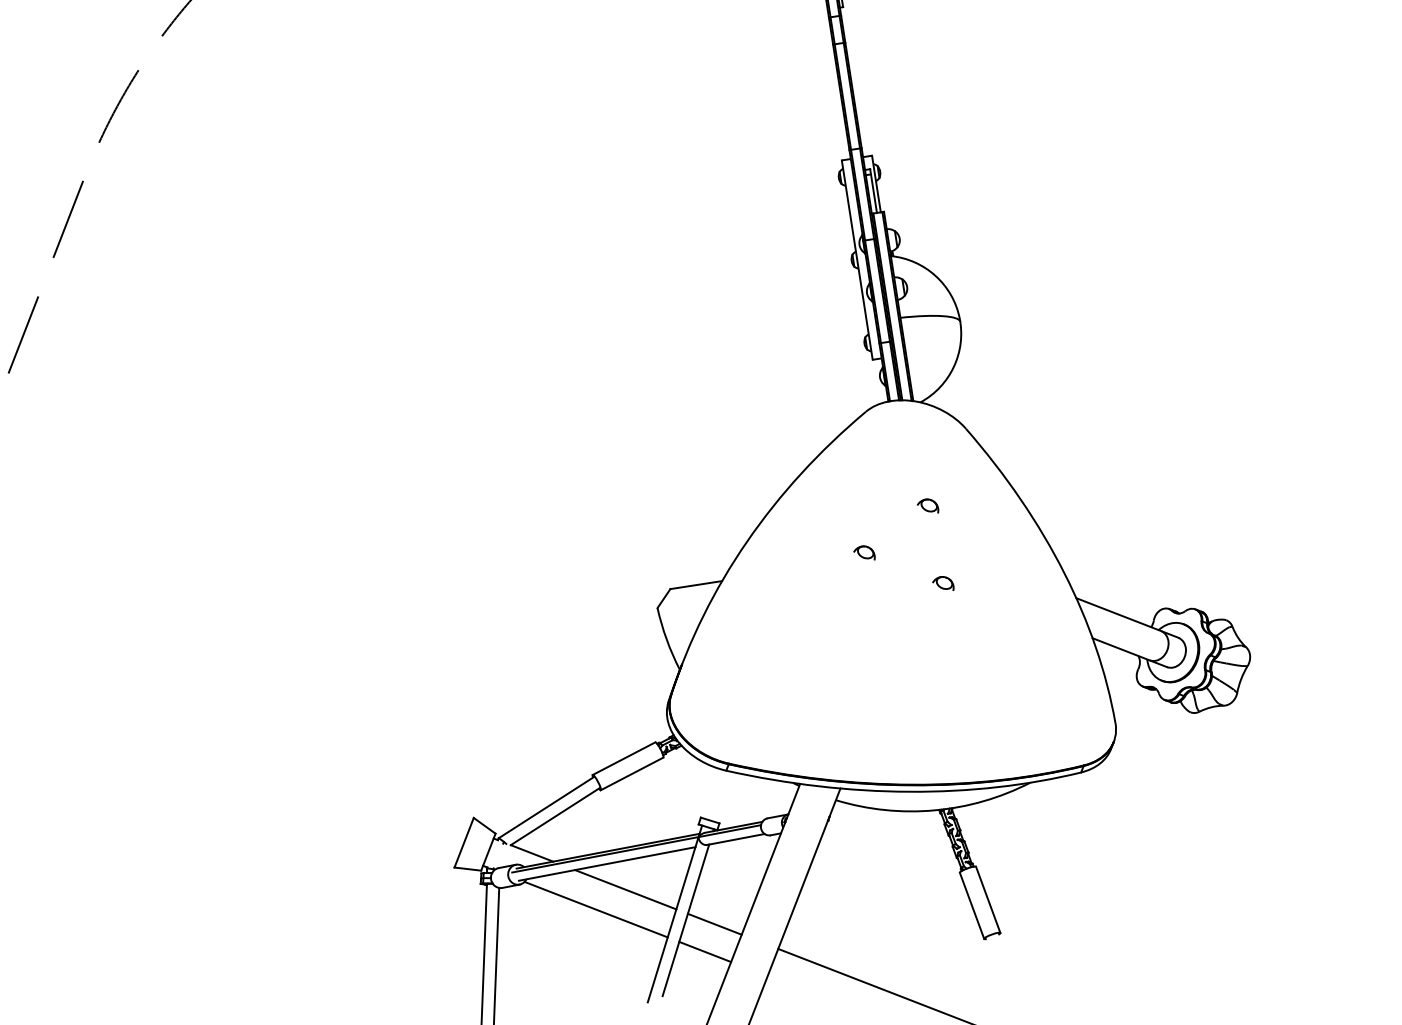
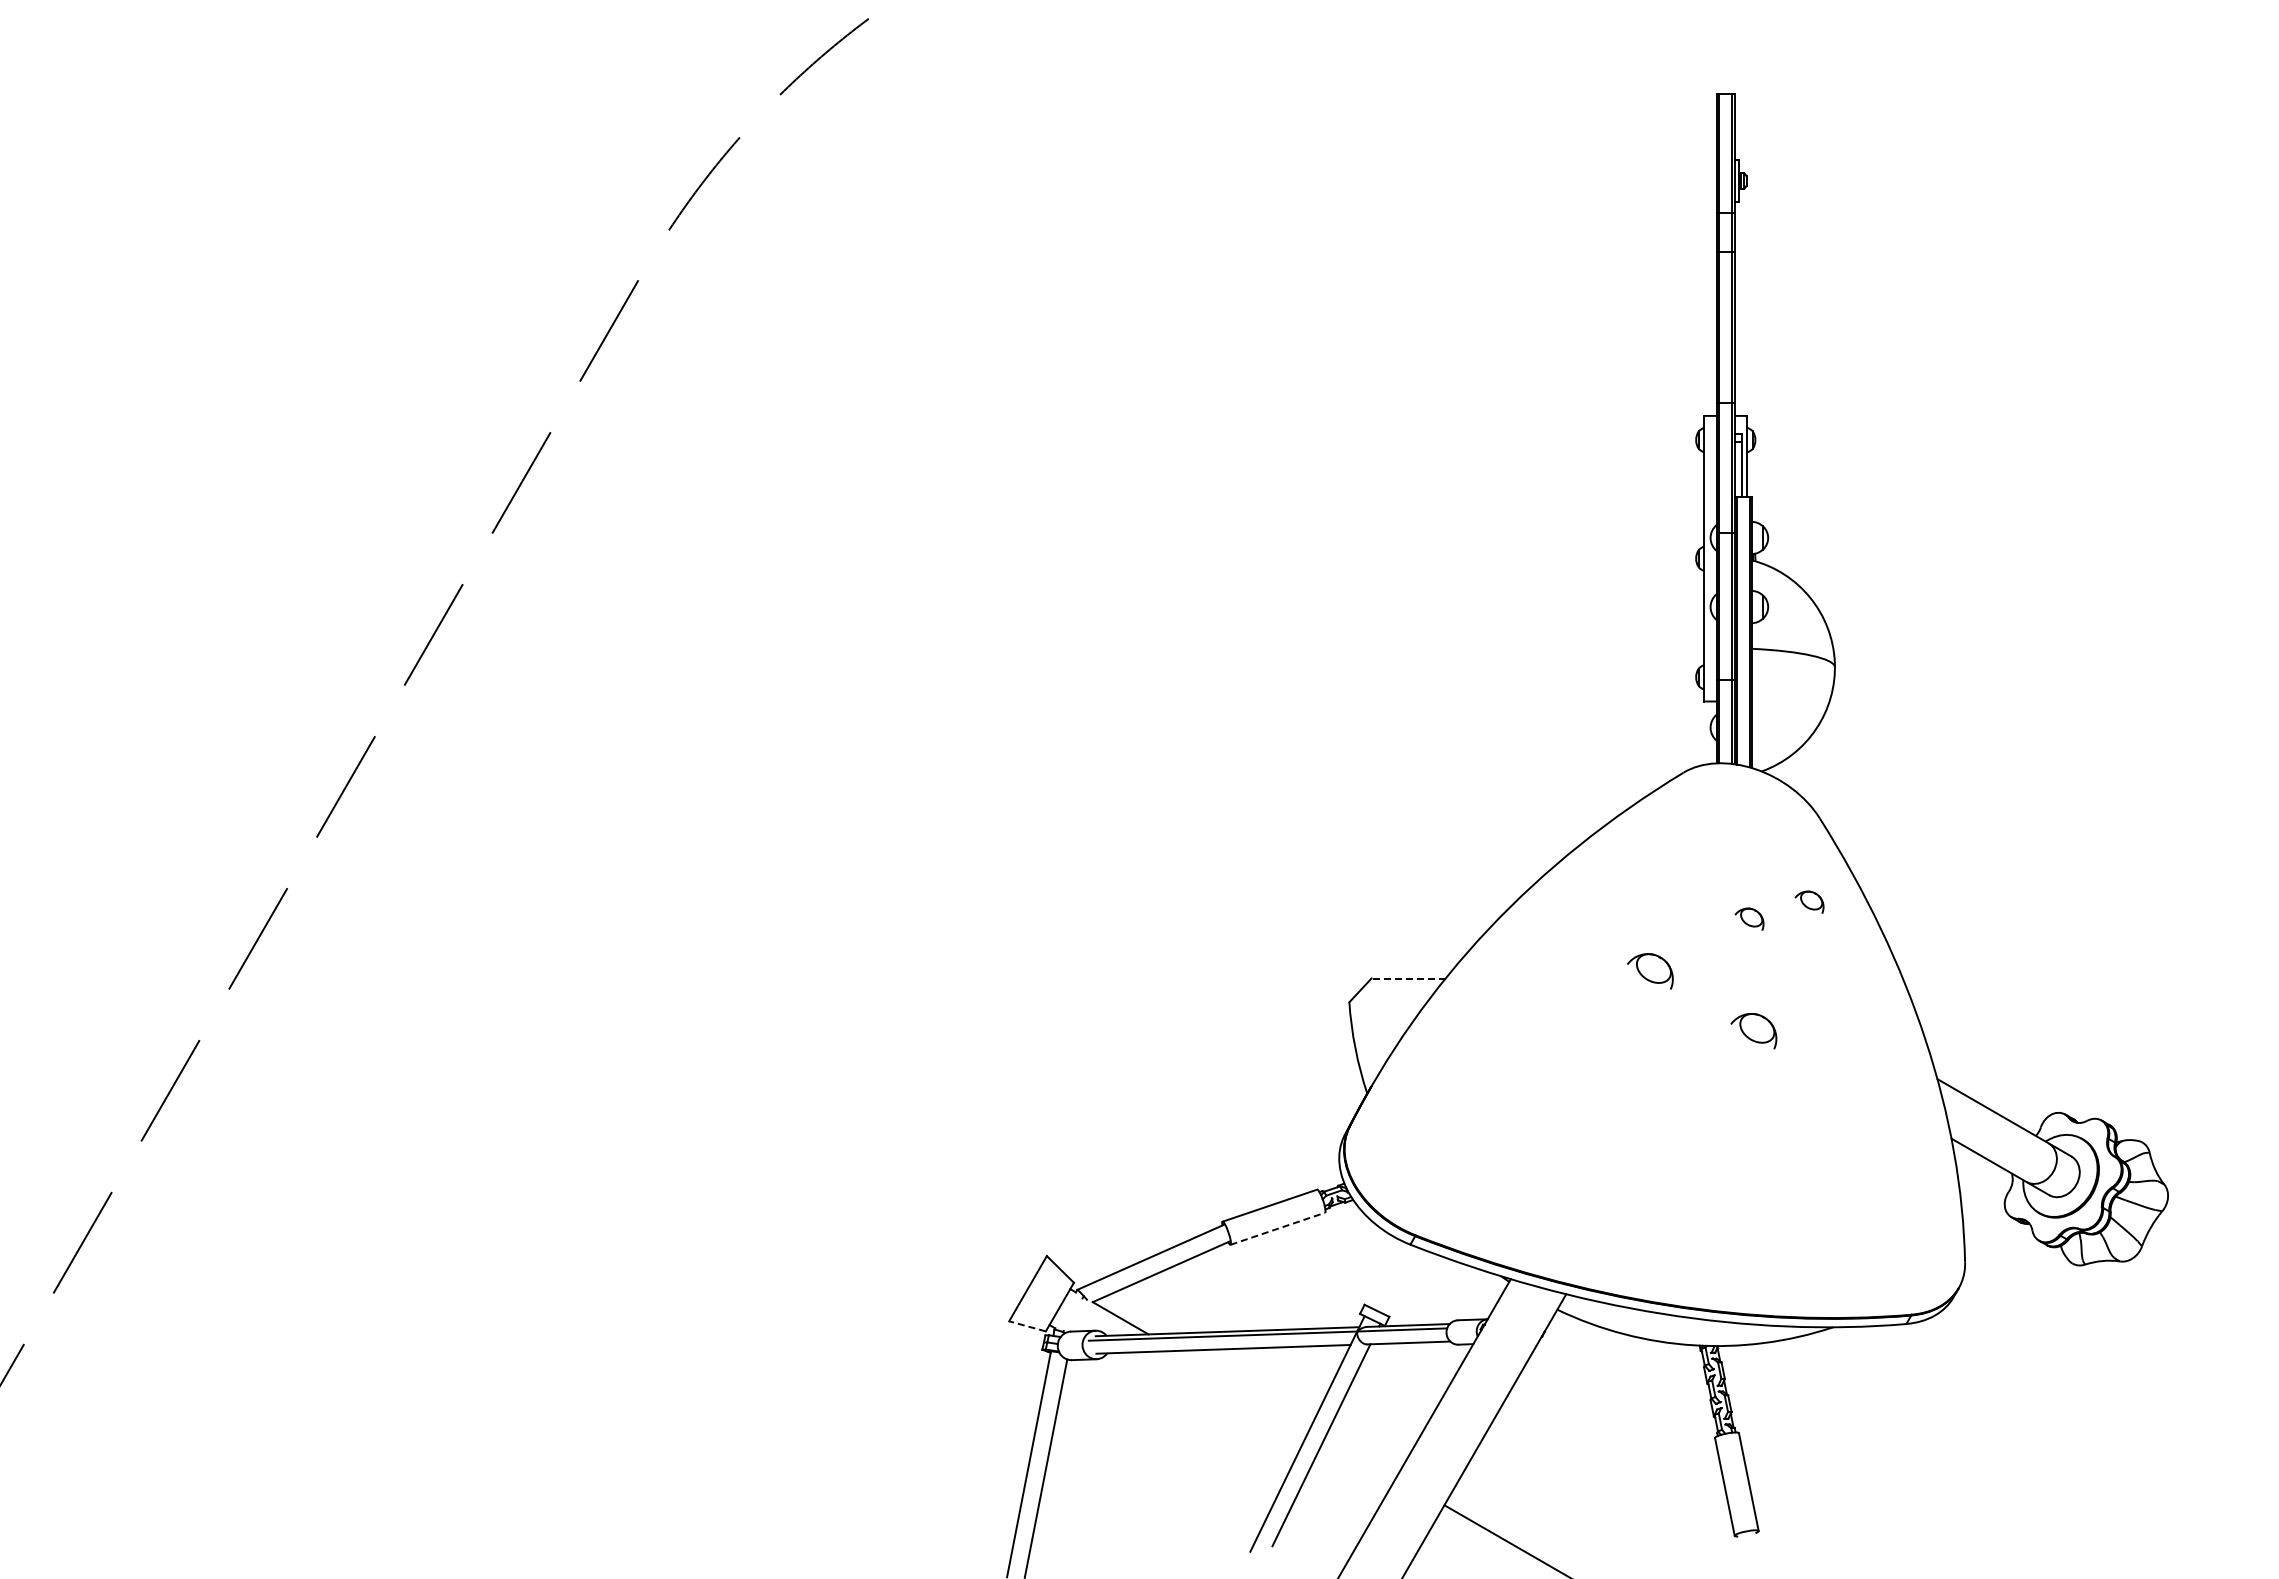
part: (967, 488) -> (1809, 901), added
part: (864, 553) -> (1650, 970), size x1.6
part: (943, 584) -> (1754, 1030), size x1.6
line: (696, 585) -> (1408, 978), solid -> dashed
line: (631, 773) -> (1277, 1228), solid -> dashed
line: (467, 869) -> (1027, 1326), solid -> dashed
line: (625, 889) -> (1243, 1388), removed
line: (596, 909) -> (1198, 1410), removed
line: (714, 923) -> (1360, 1456), removed
line: (705, 951) -> (1341, 1493), removed

